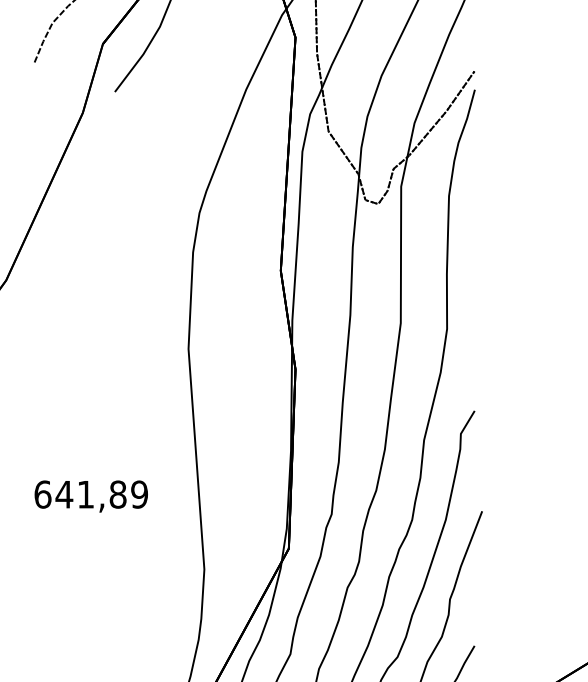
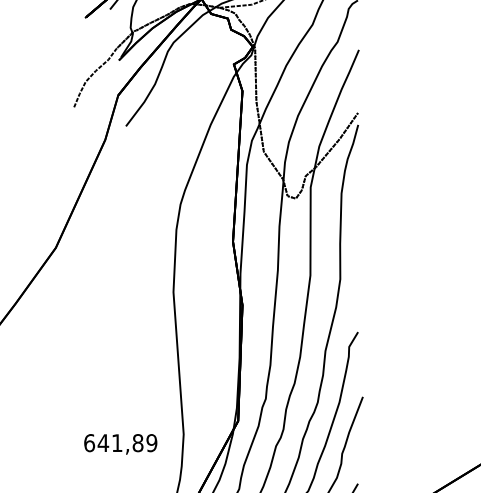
text: (90, 496) -> (120, 444), moved

